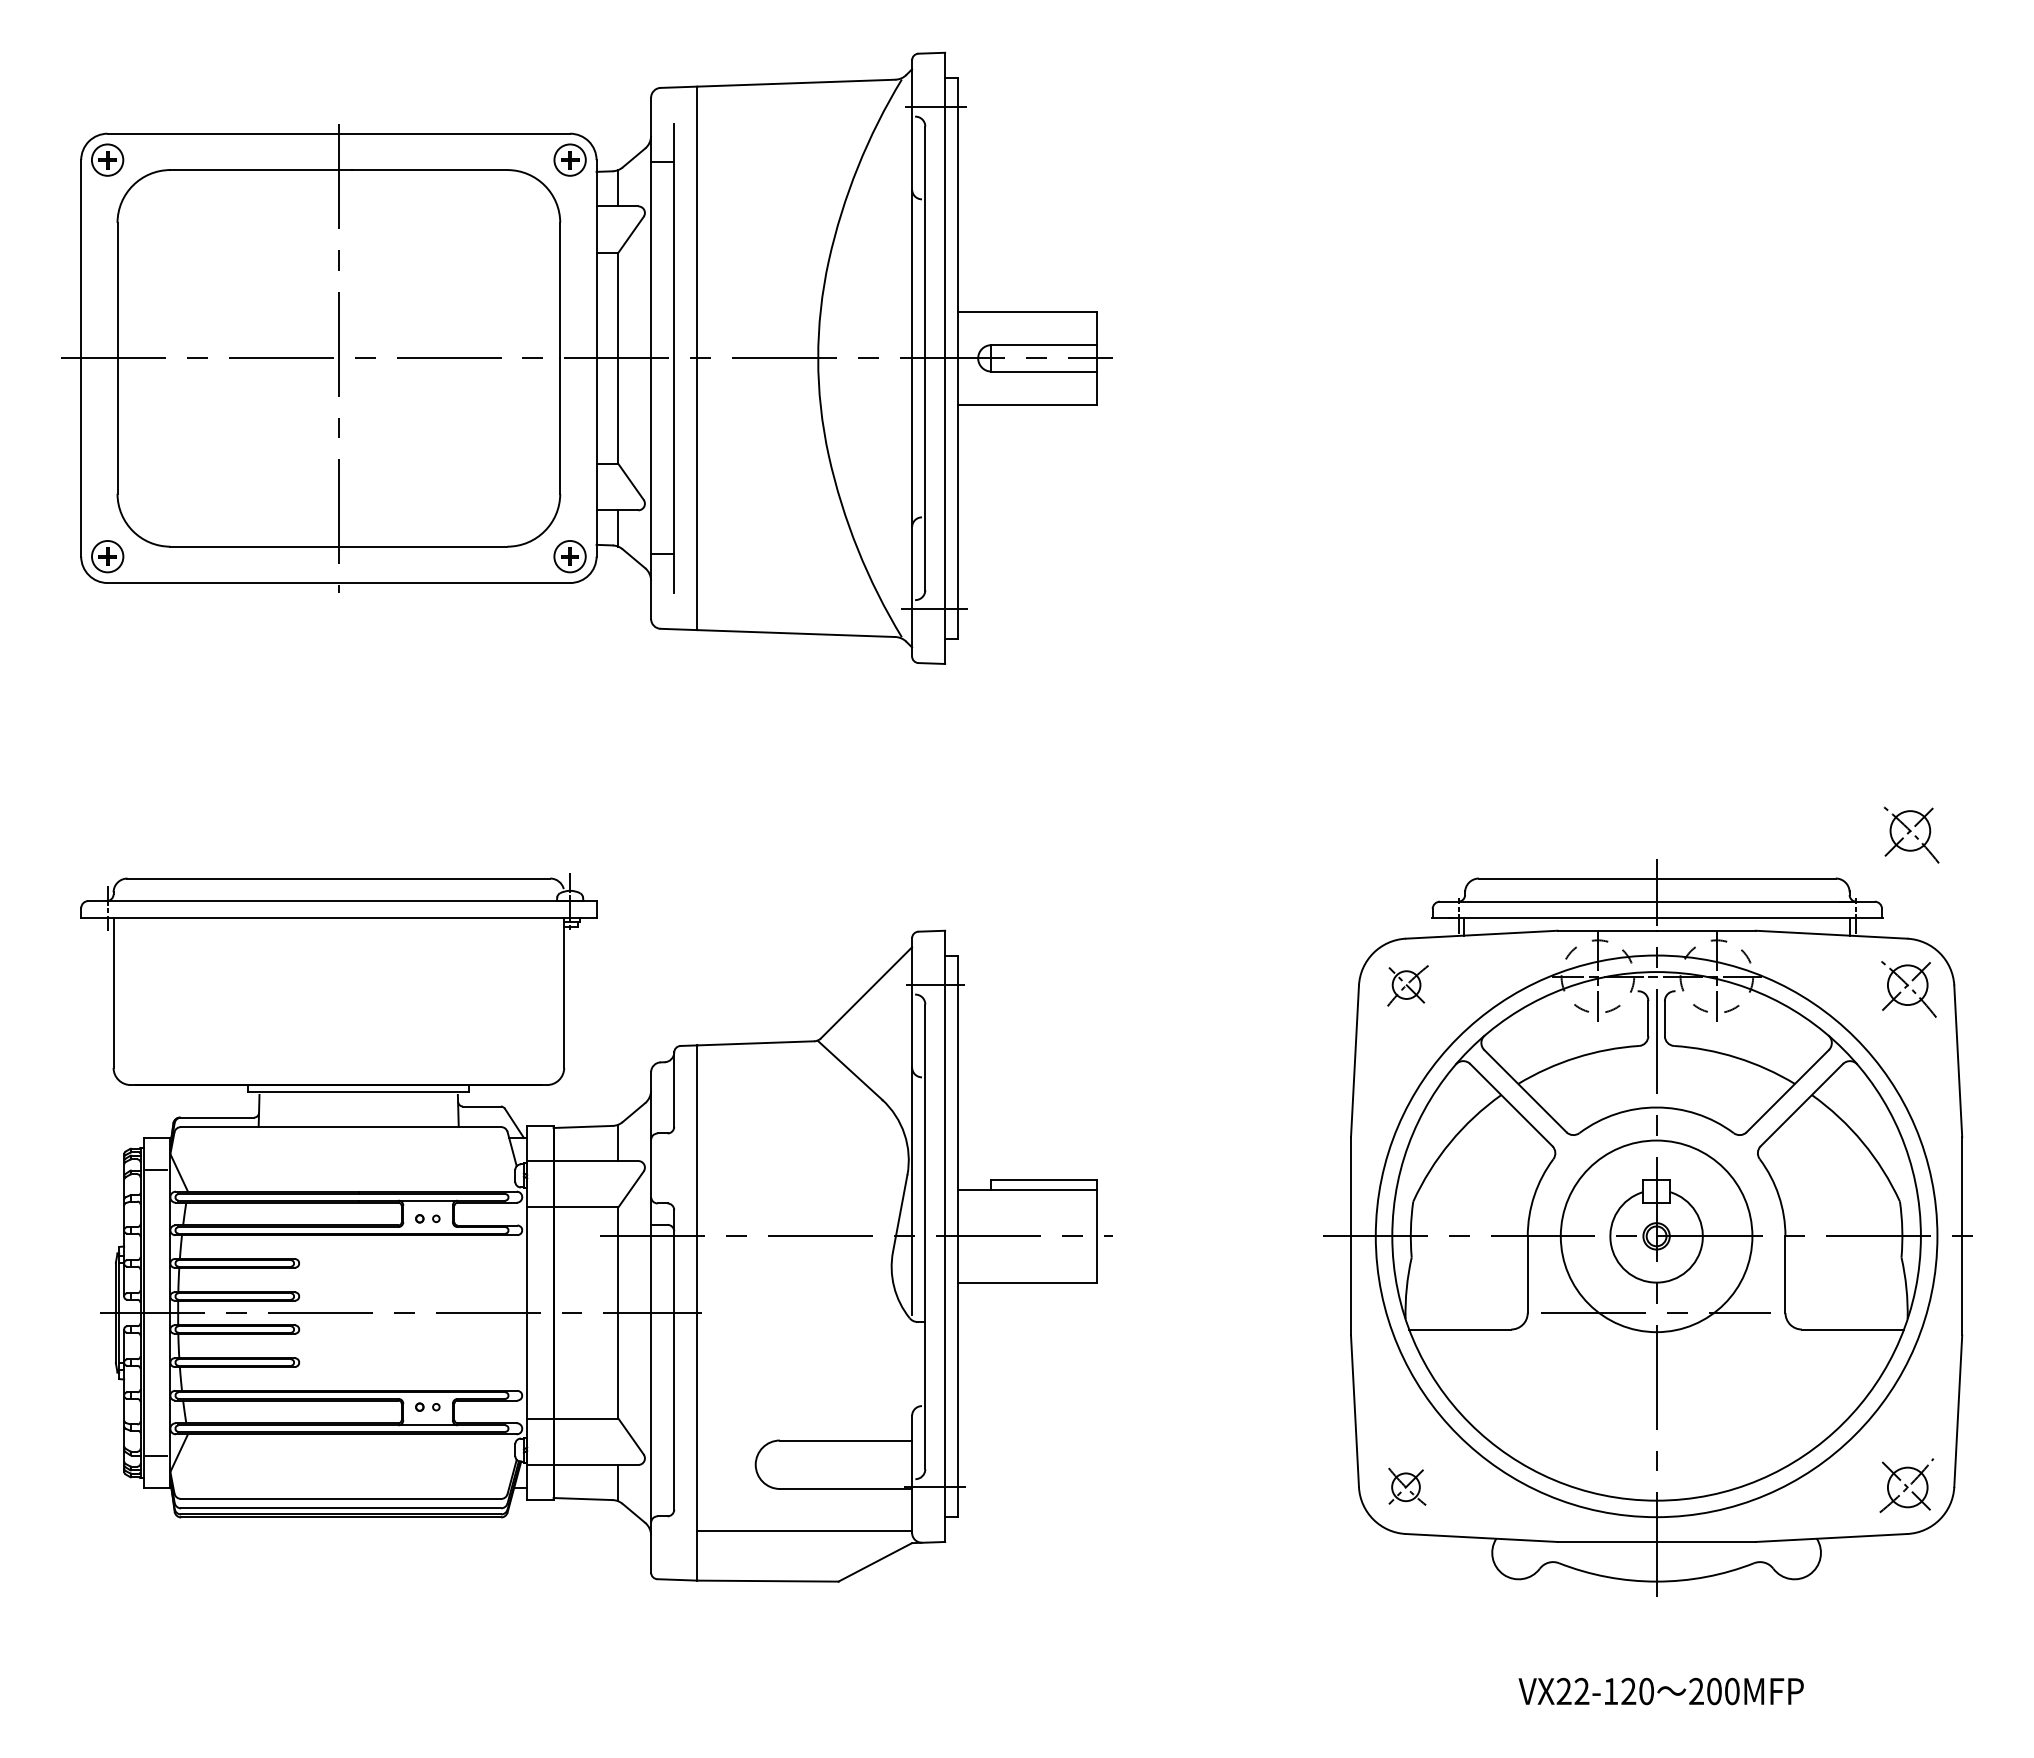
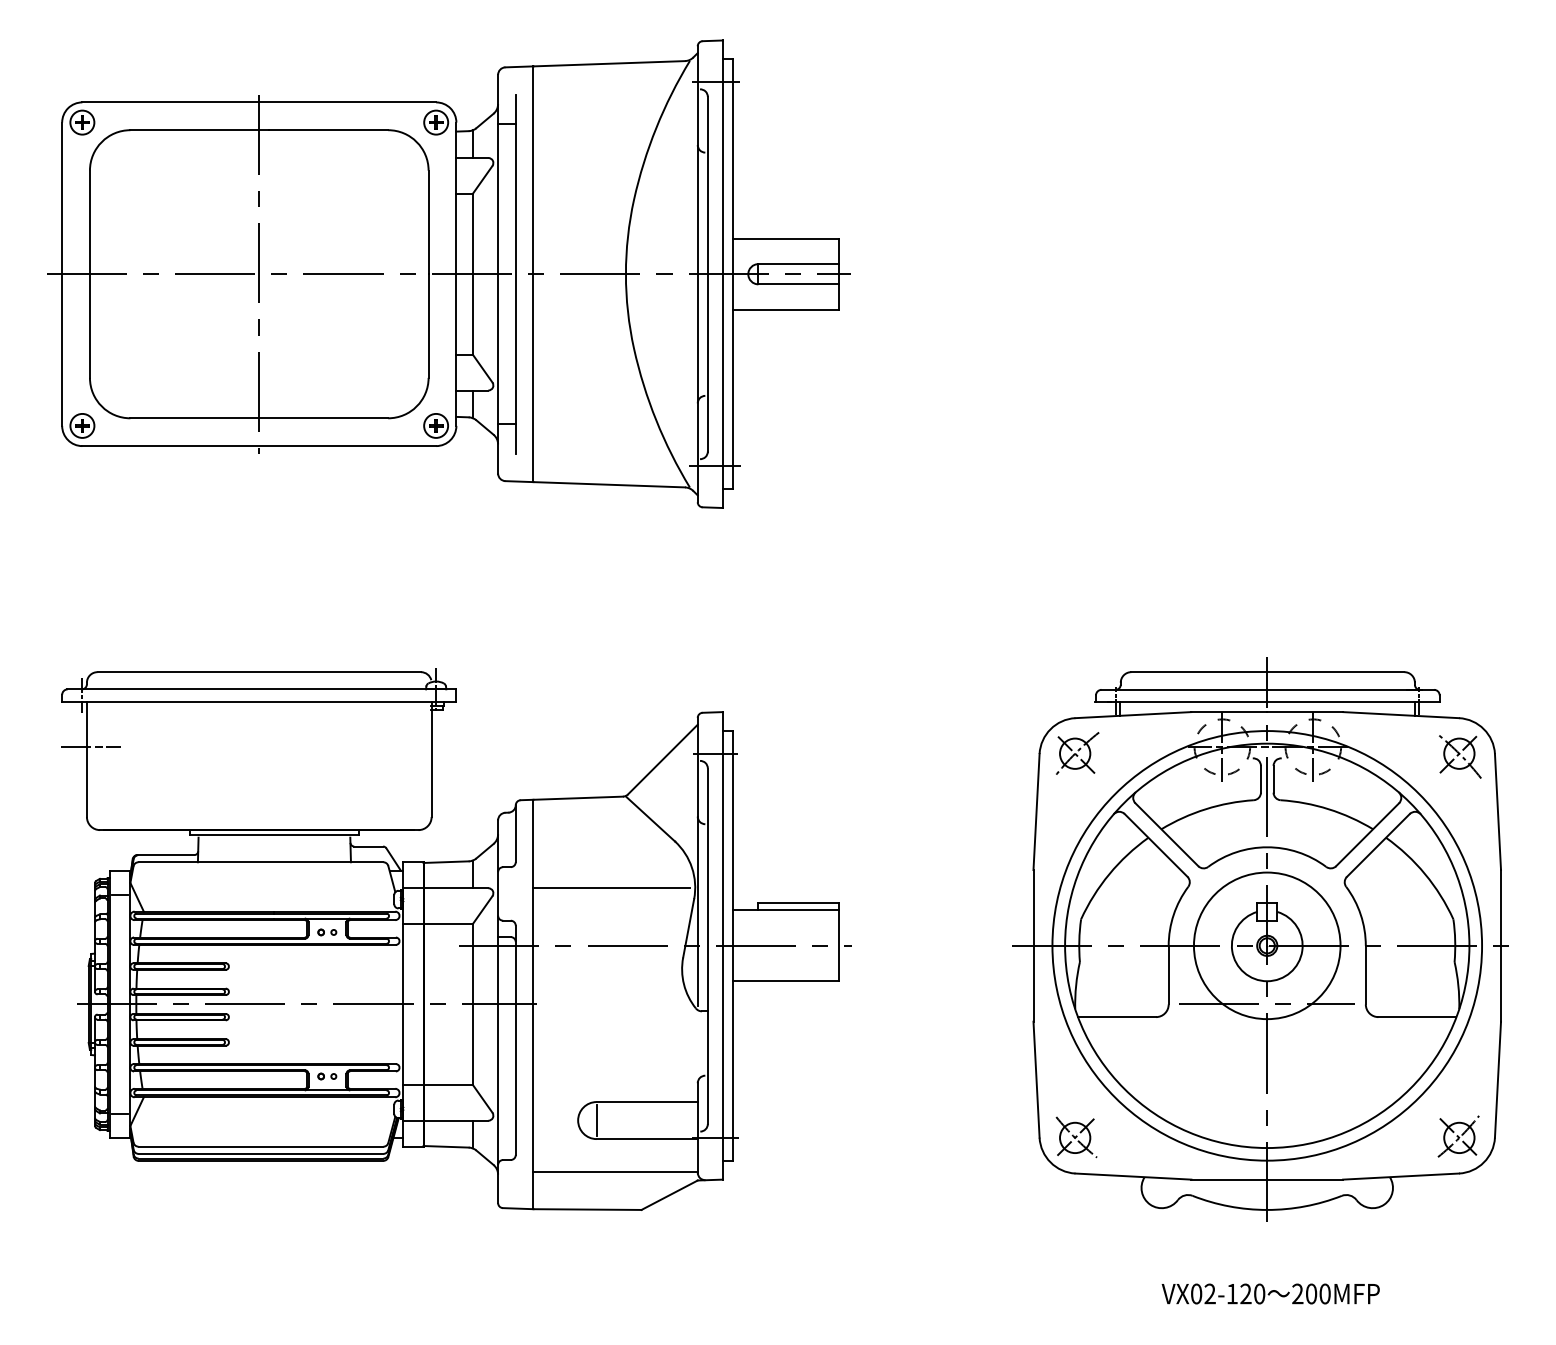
part: (1911, 834) -> (1462, 638), removed
line: (118, 975) -> (90, 746), added
part: (1408, 984) -> (1077, 753), size x1.43
line: (799, 1160) -> (611, 887), added
line: (779, 1464) -> (596, 1120), added
part: (1407, 1486) -> (1076, 1137), size x1.43
text: (1564, 1690) -> (1196, 1293), VX22-120 -> VX02-120

